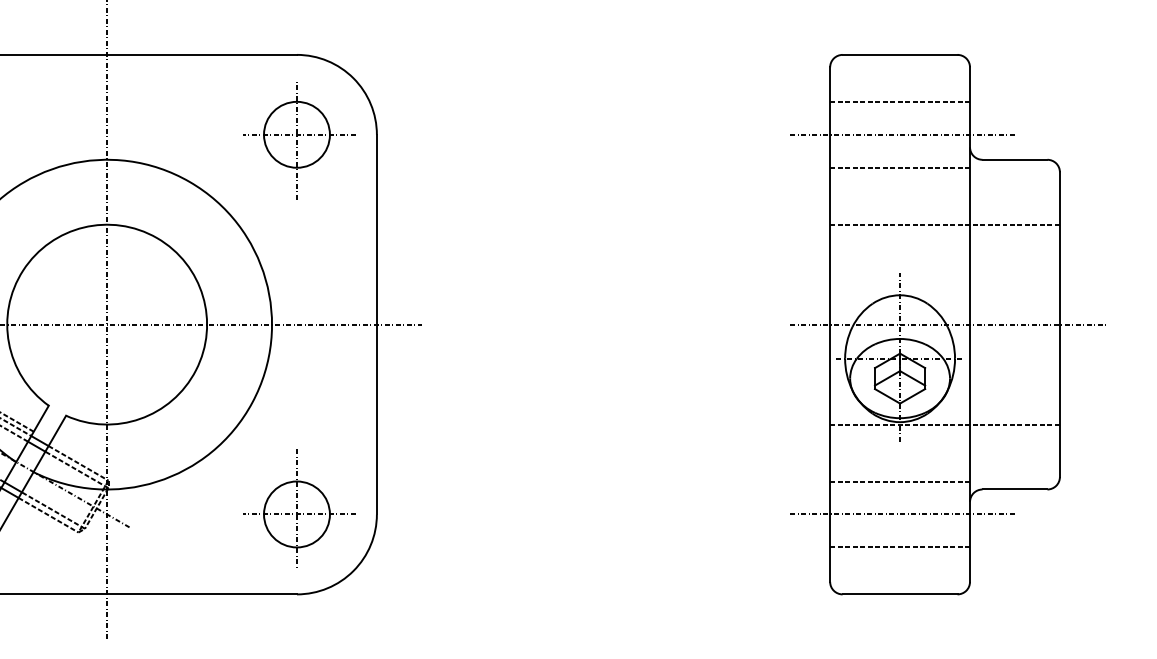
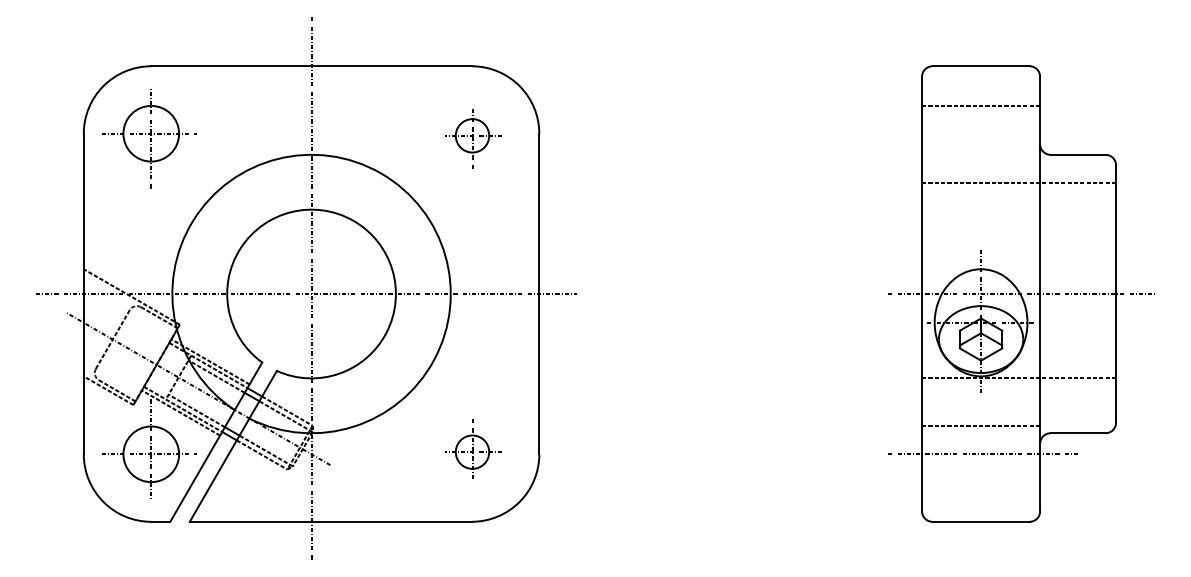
line: (902, 134) -> (983, 133), removed
part: (298, 140) -> (473, 138), size x0.6
line: (900, 167) -> (981, 161), removed
line: (945, 224) -> (1019, 182), moved
part: (298, 507) -> (473, 448), size x0.6
line: (900, 547) -> (981, 482), removed

